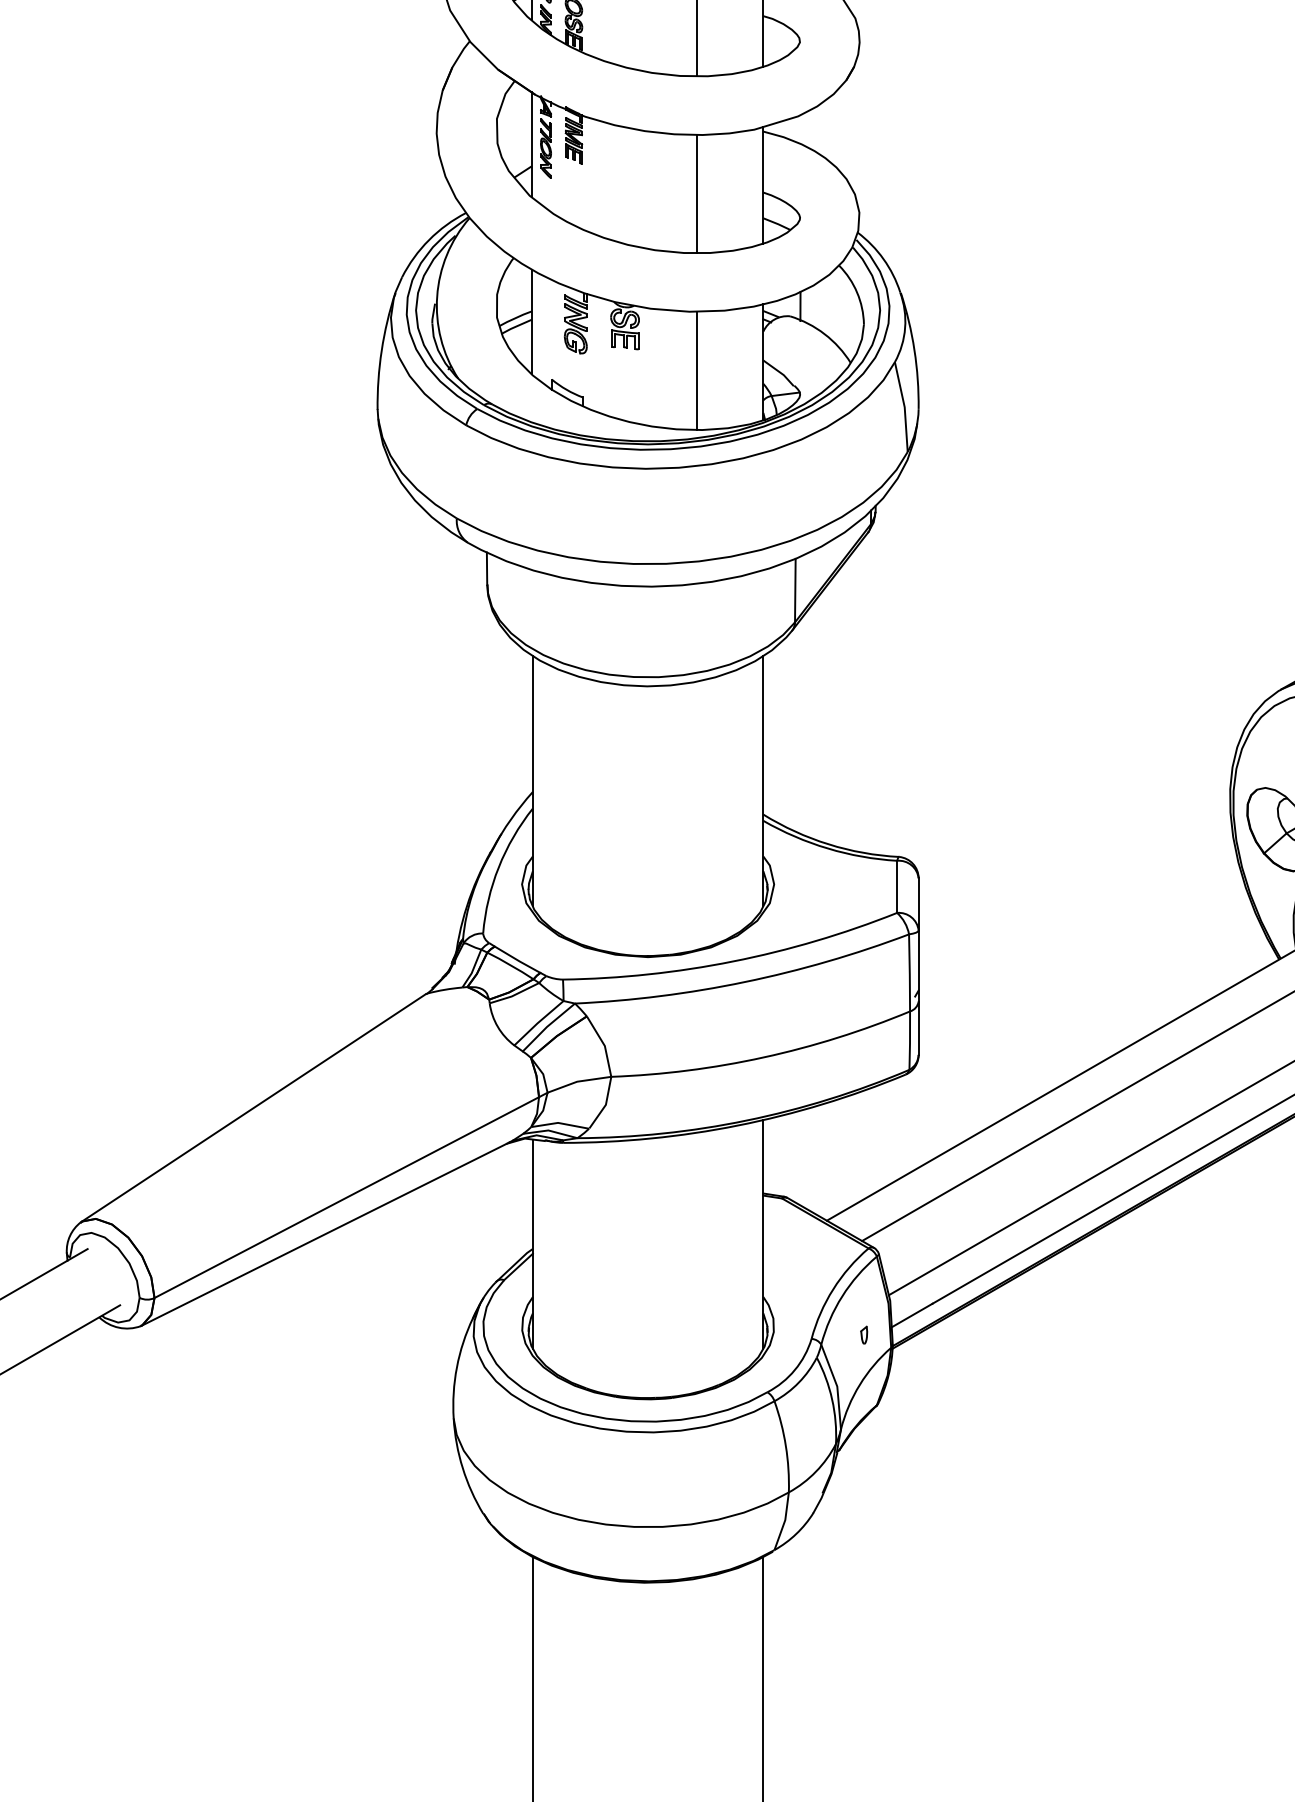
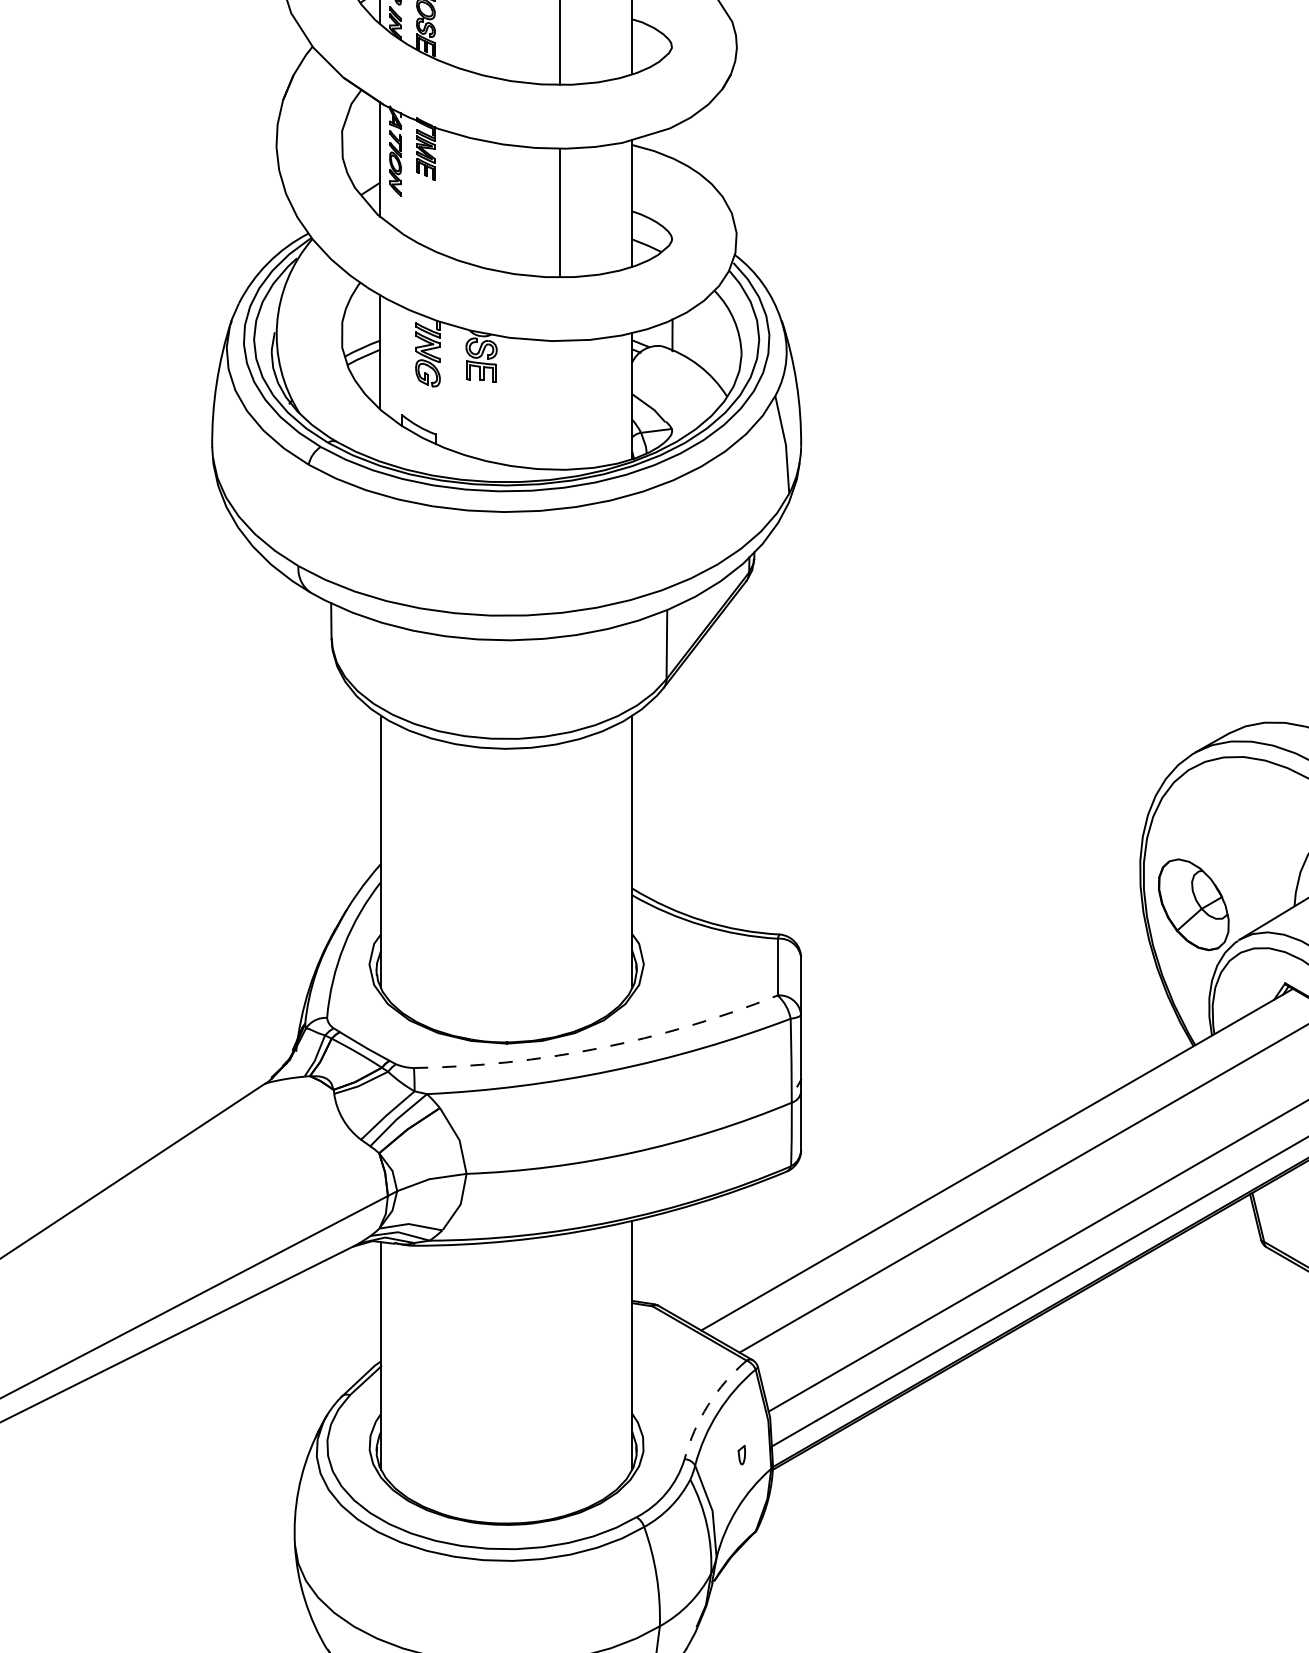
line: (697, 370) -> (560, 405), removed
arc: (733, 961) -> (599, 1048), solid -> dashed
arc: (833, 1289) -> (708, 1405), solid -> dashed

